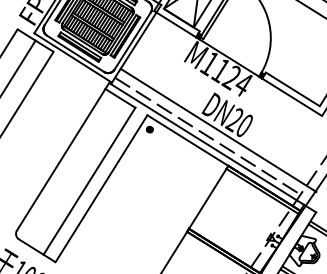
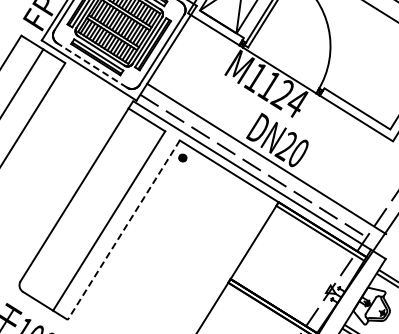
line: (75, 53) -> (91, 65), solid -> dashed
line: (101, 189) -> (123, 230), solid -> dashed

